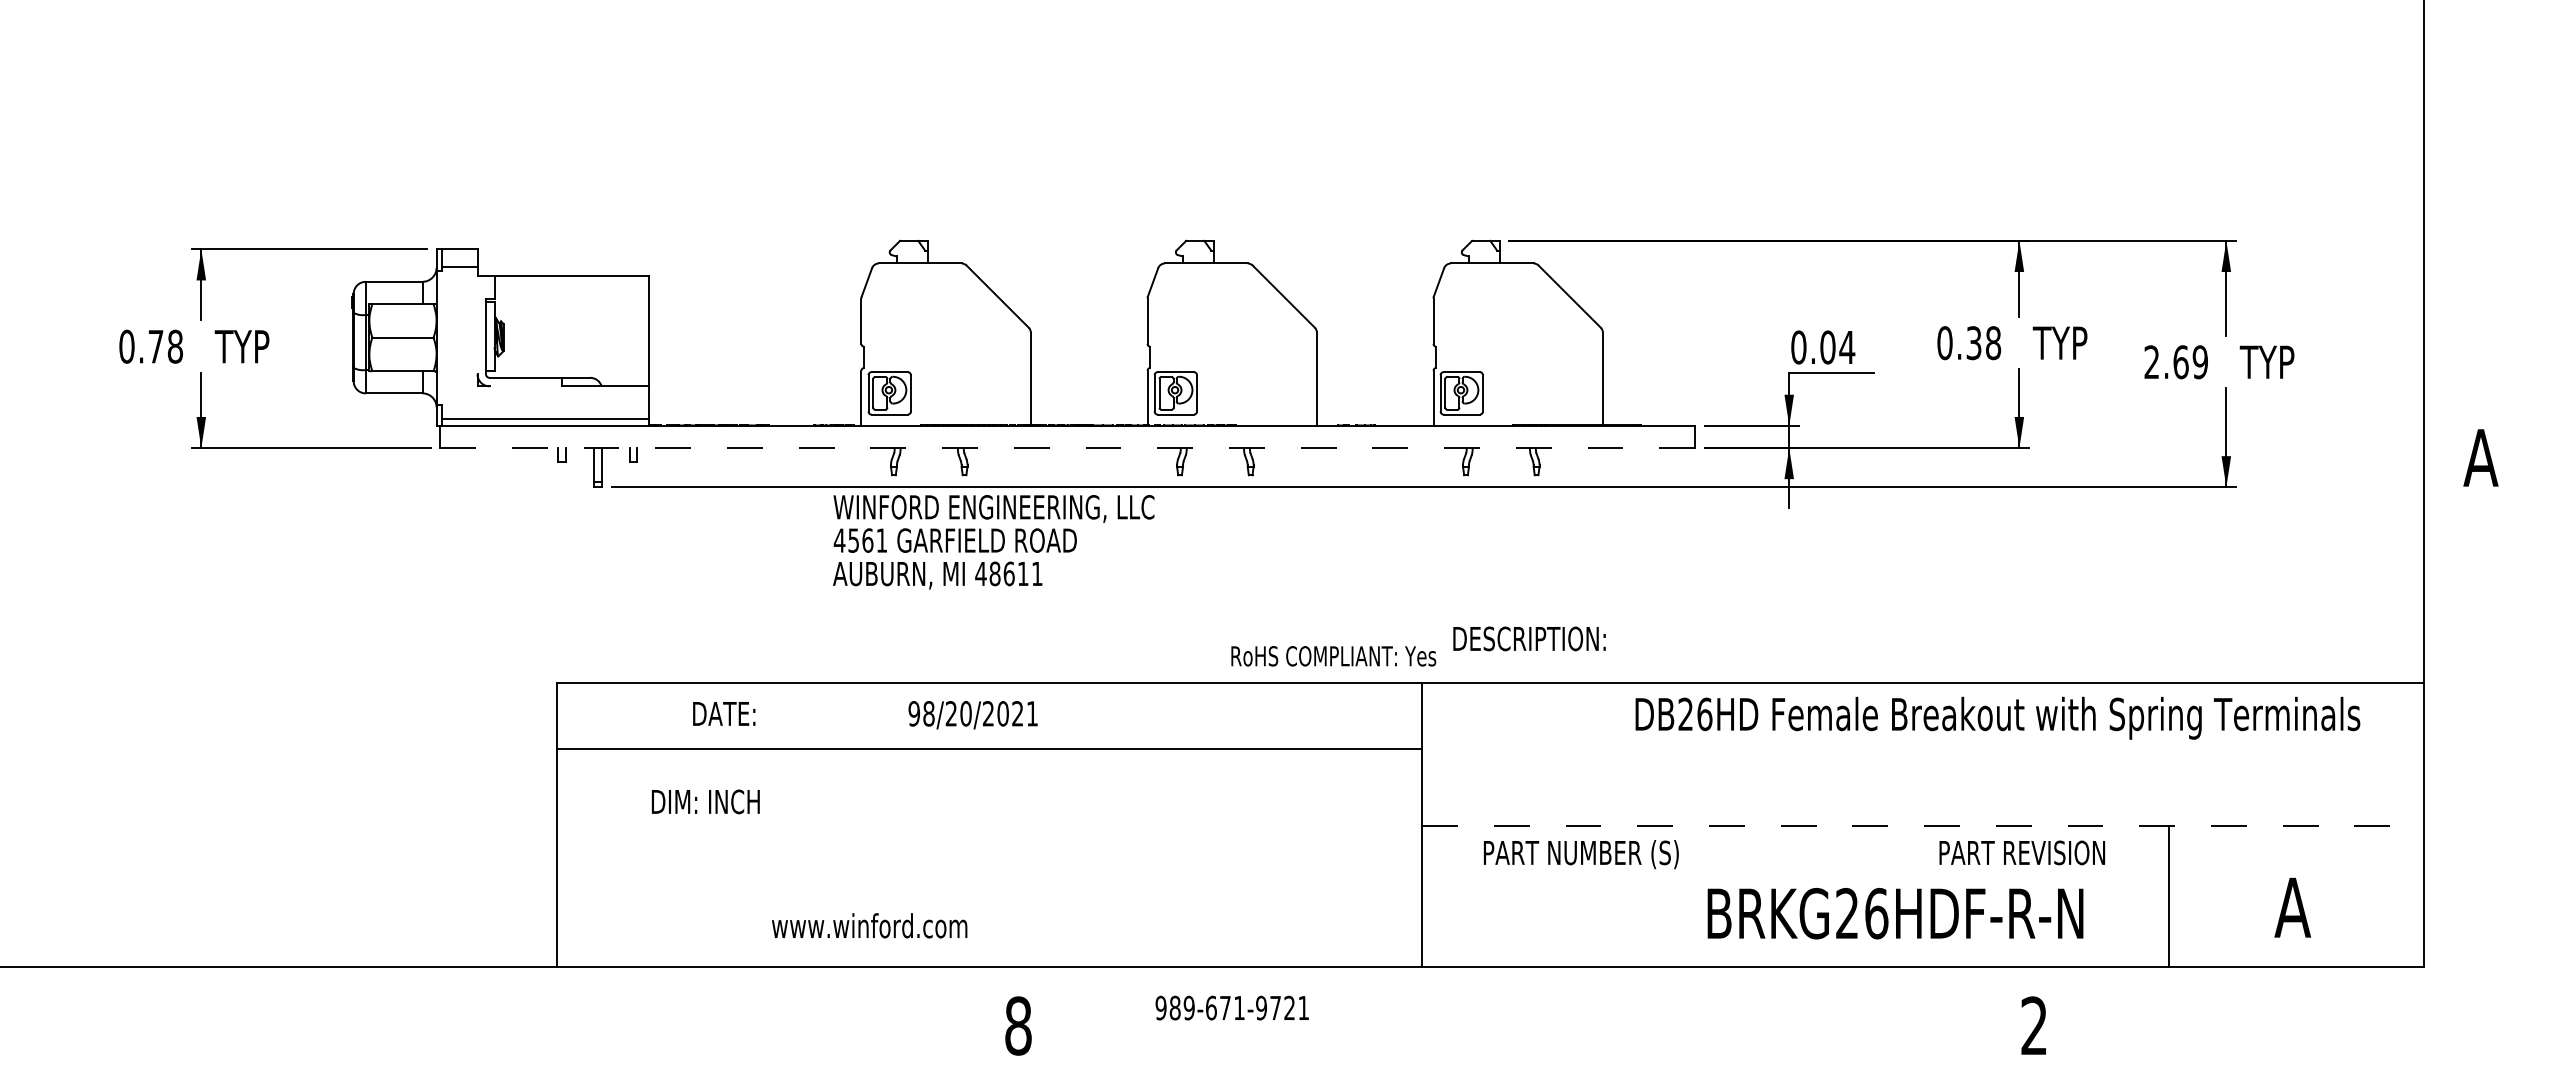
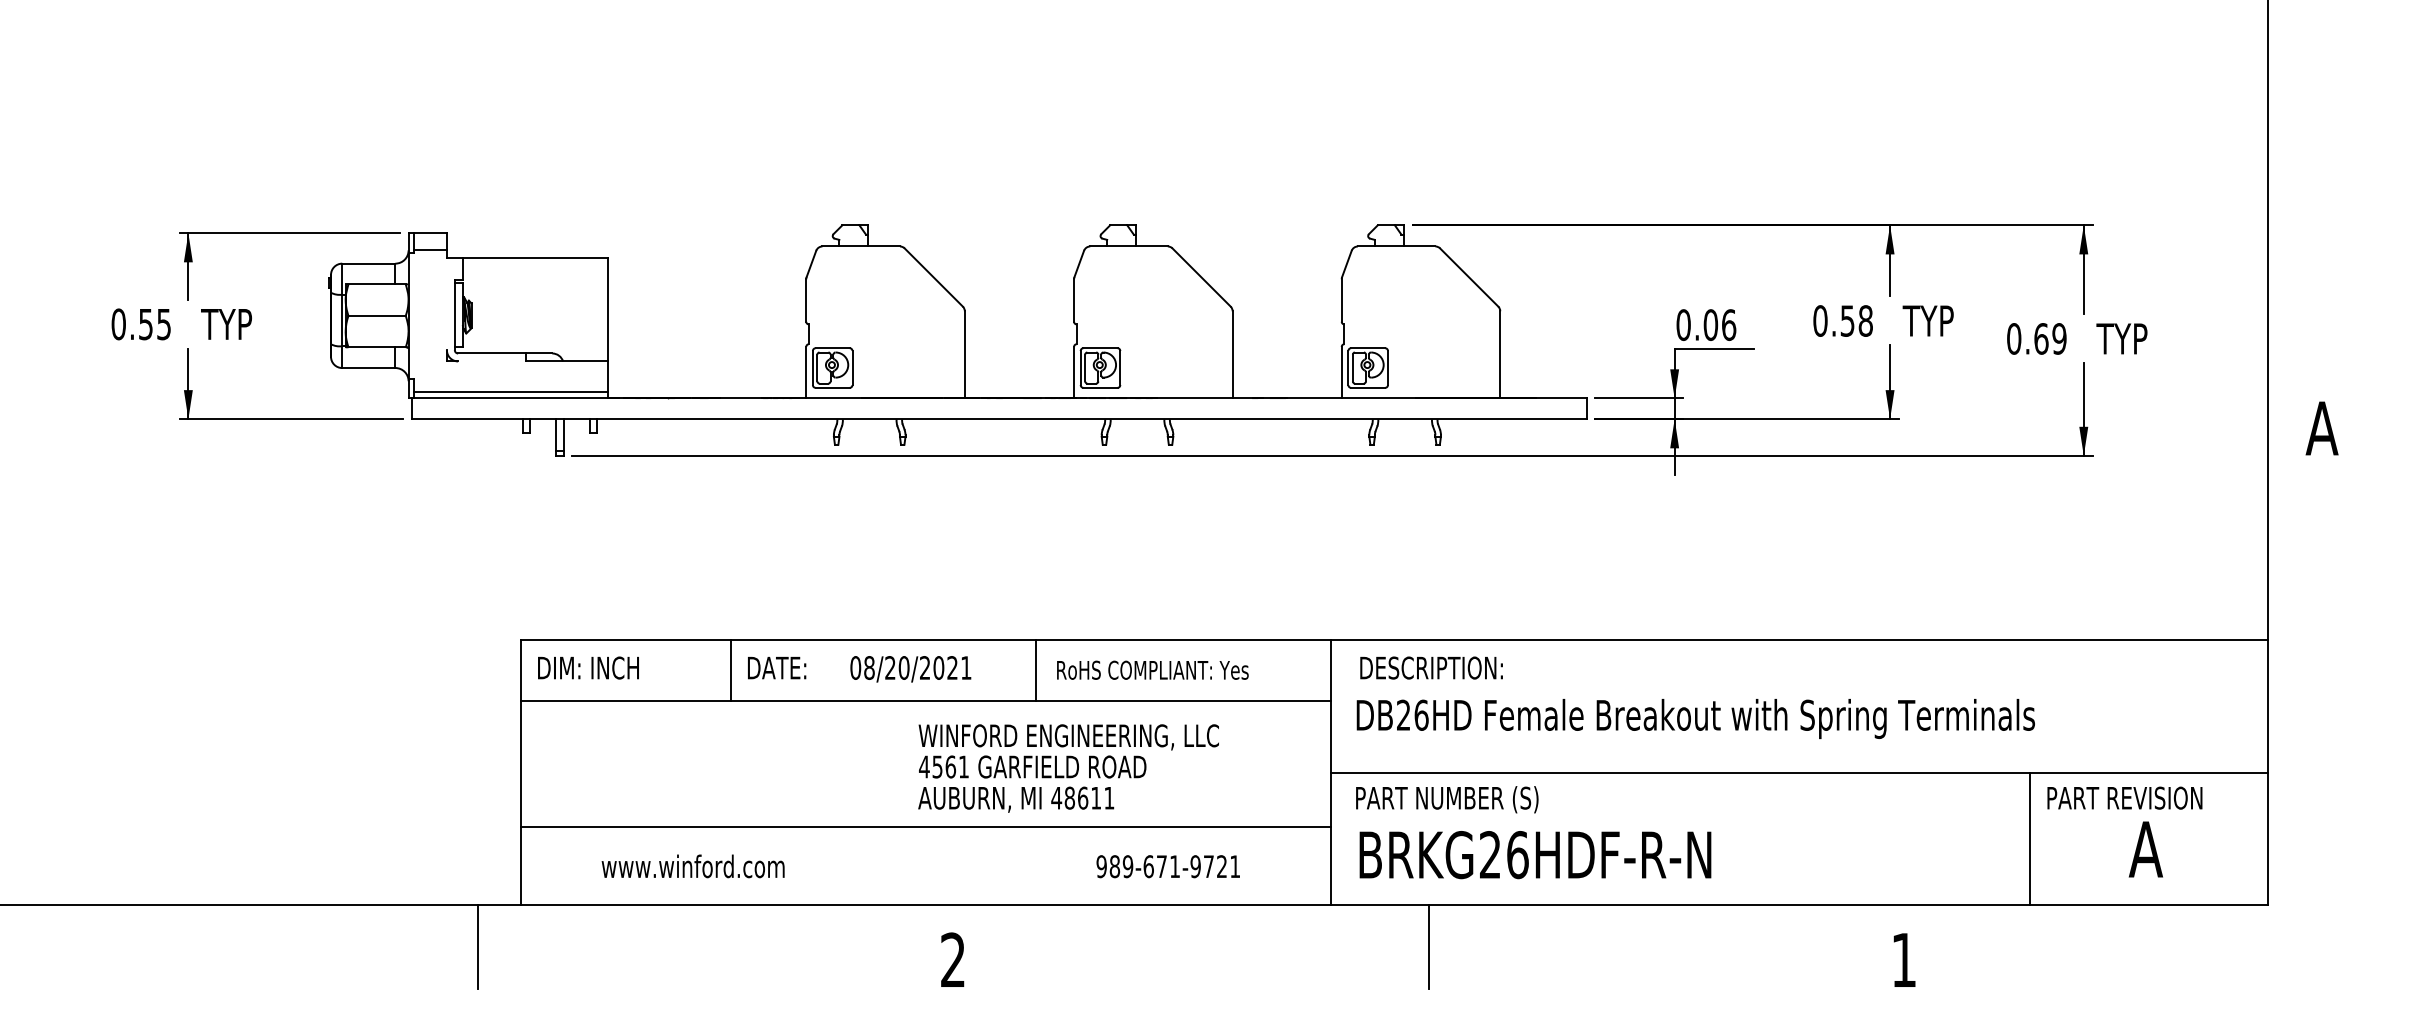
text: (1974, 342) -> (1848, 320), 0.38 -> 0.58
text: (165, 346) -> (154, 324), 0.78 -> 0.55
text: (1847, 347) -> (1729, 325), 0.04 -> 0.06
text: (2151, 362) -> (2013, 339), 2.69 -> 0.69
line: (1068, 448) -> (1000, 419), dashed -> solid
text: (993, 542) -> (1068, 768), moved
text: (1529, 638) -> (1431, 667), moved
text: (1333, 656) -> (1152, 670), moved
text: (724, 713) -> (777, 667), moved
text: (914, 713) -> (855, 667), 98/20/2021 -> 08/20/2021
line: (780, 715) -> (730, 669), added
line: (1106, 715) -> (1035, 669), added
text: (1997, 717) -> (1695, 718), moved
text: (705, 801) -> (588, 667), moved
line: (1922, 825) -> (1799, 772), dashed -> solid
text: (2022, 852) -> (2125, 797), moved
text: (1581, 854) -> (1447, 799), moved
line: (989, 883) -> (926, 826), added
text: (1895, 913) -> (1535, 854), moved
text: (869, 925) -> (693, 866), moved
text: (1231, 1007) -> (1167, 866), moved
line: (511, 1011) -> (478, 946), added
line: (1527, 1011) -> (1429, 946), added
text: (1018, 1025) -> (953, 959), 8 -> 2
text: (2033, 1025) -> (1903, 959), 2 -> 1

